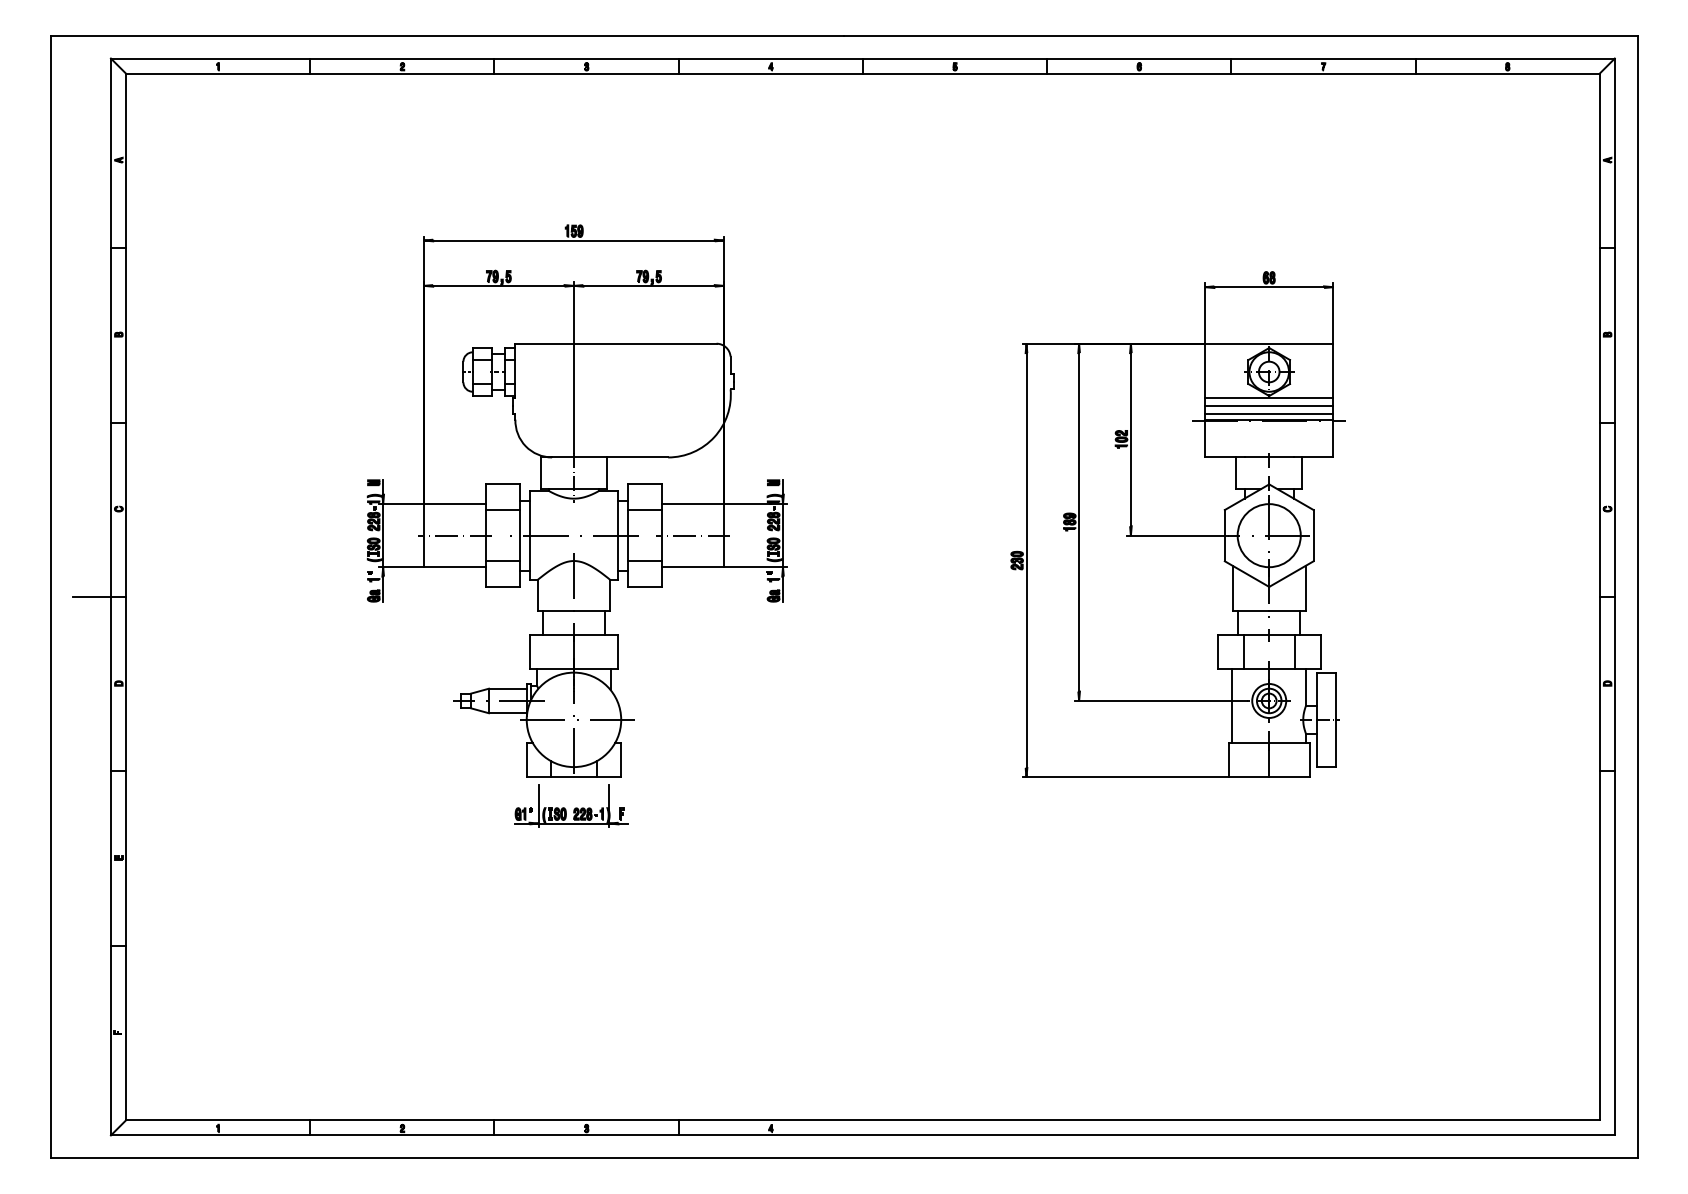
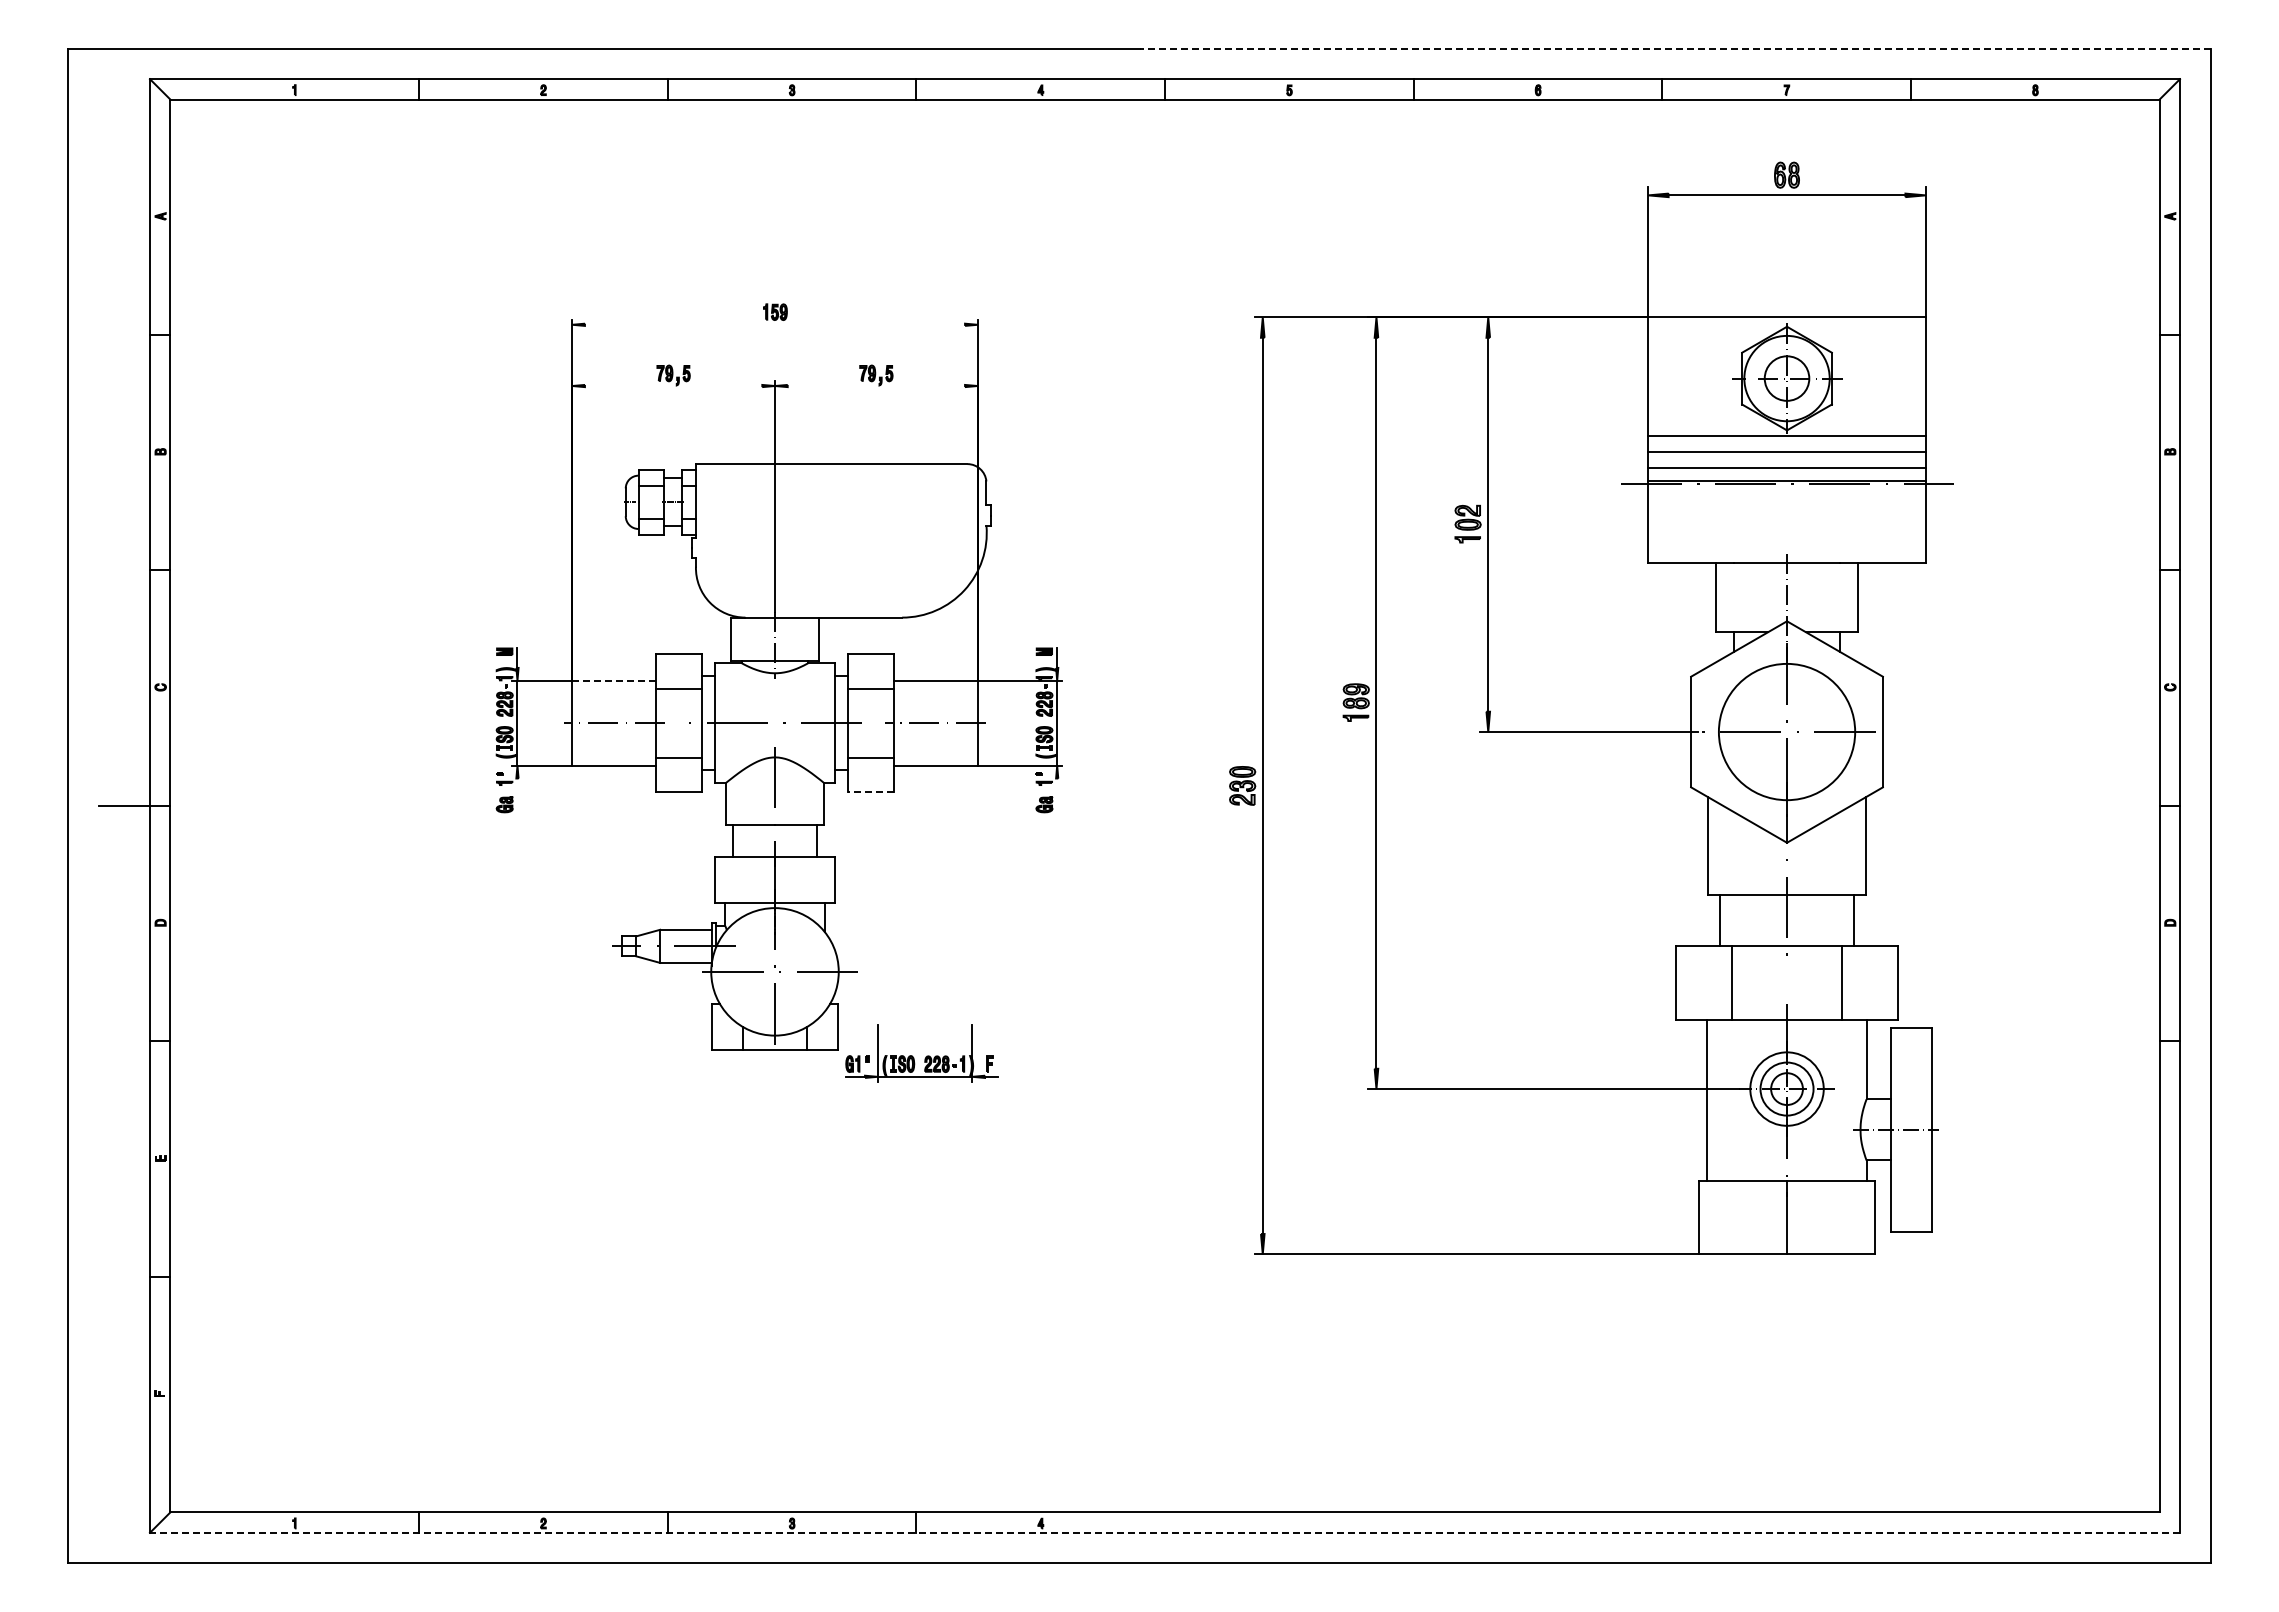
line: (1241, 35) -> (1675, 48), solid -> dashed
line: (573, 240) -> (774, 324), removed
line: (498, 286) -> (673, 386), removed
line: (649, 286) -> (876, 386), removed
line: (455, 504) -> (614, 680), solid -> dashed
part: (1178, 524) -> (1590, 708), size x1.6
line: (644, 586) -> (870, 792), solid -> dashed
line: (383, 589) -> (517, 795), removed
line: (783, 589) -> (1057, 795), removed
part: (571, 806) -> (921, 1053), moved
line: (862, 1135) -> (1164, 1532), solid -> dashed

